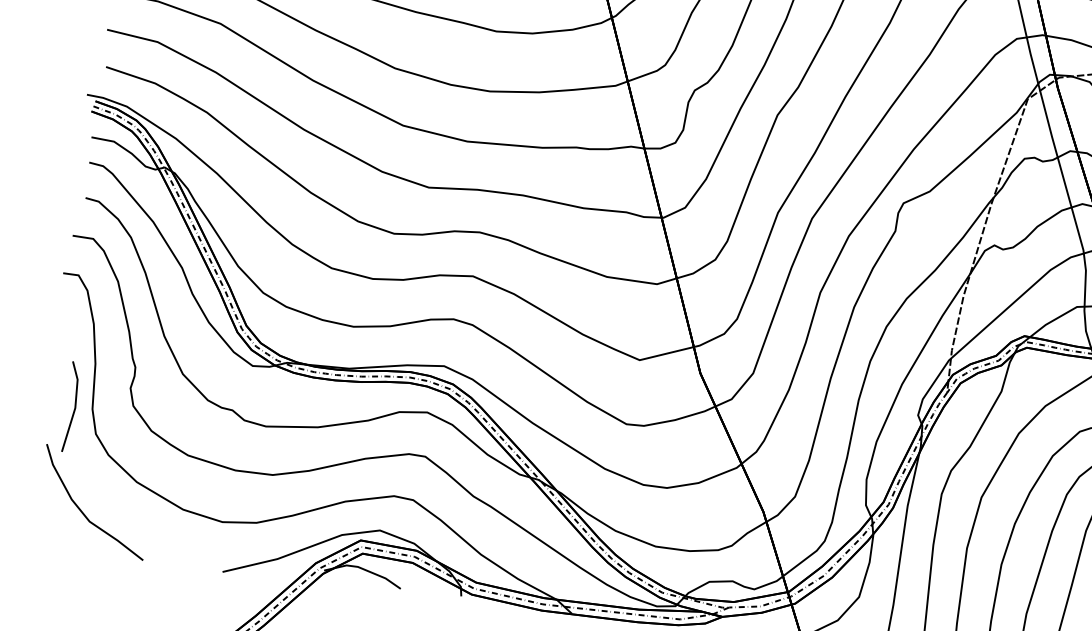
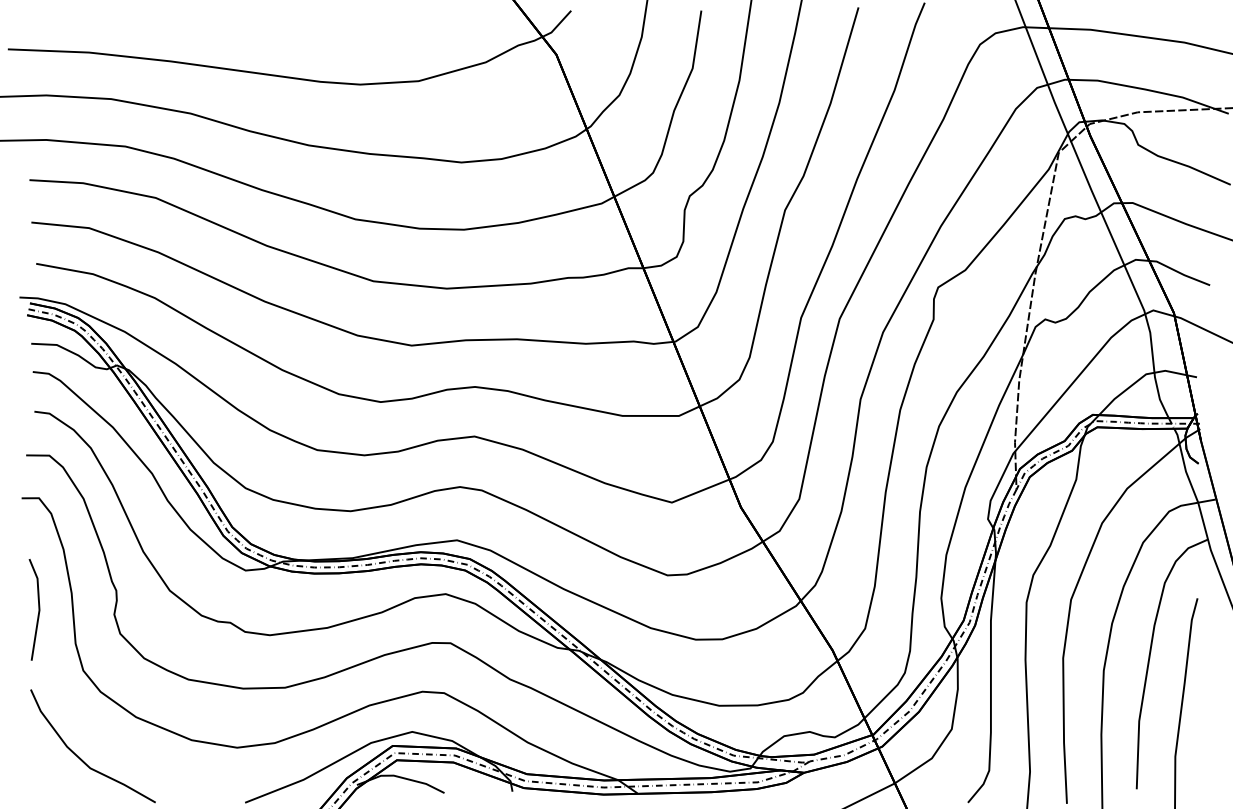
line: (74, 407) -> (38, 609), moved

